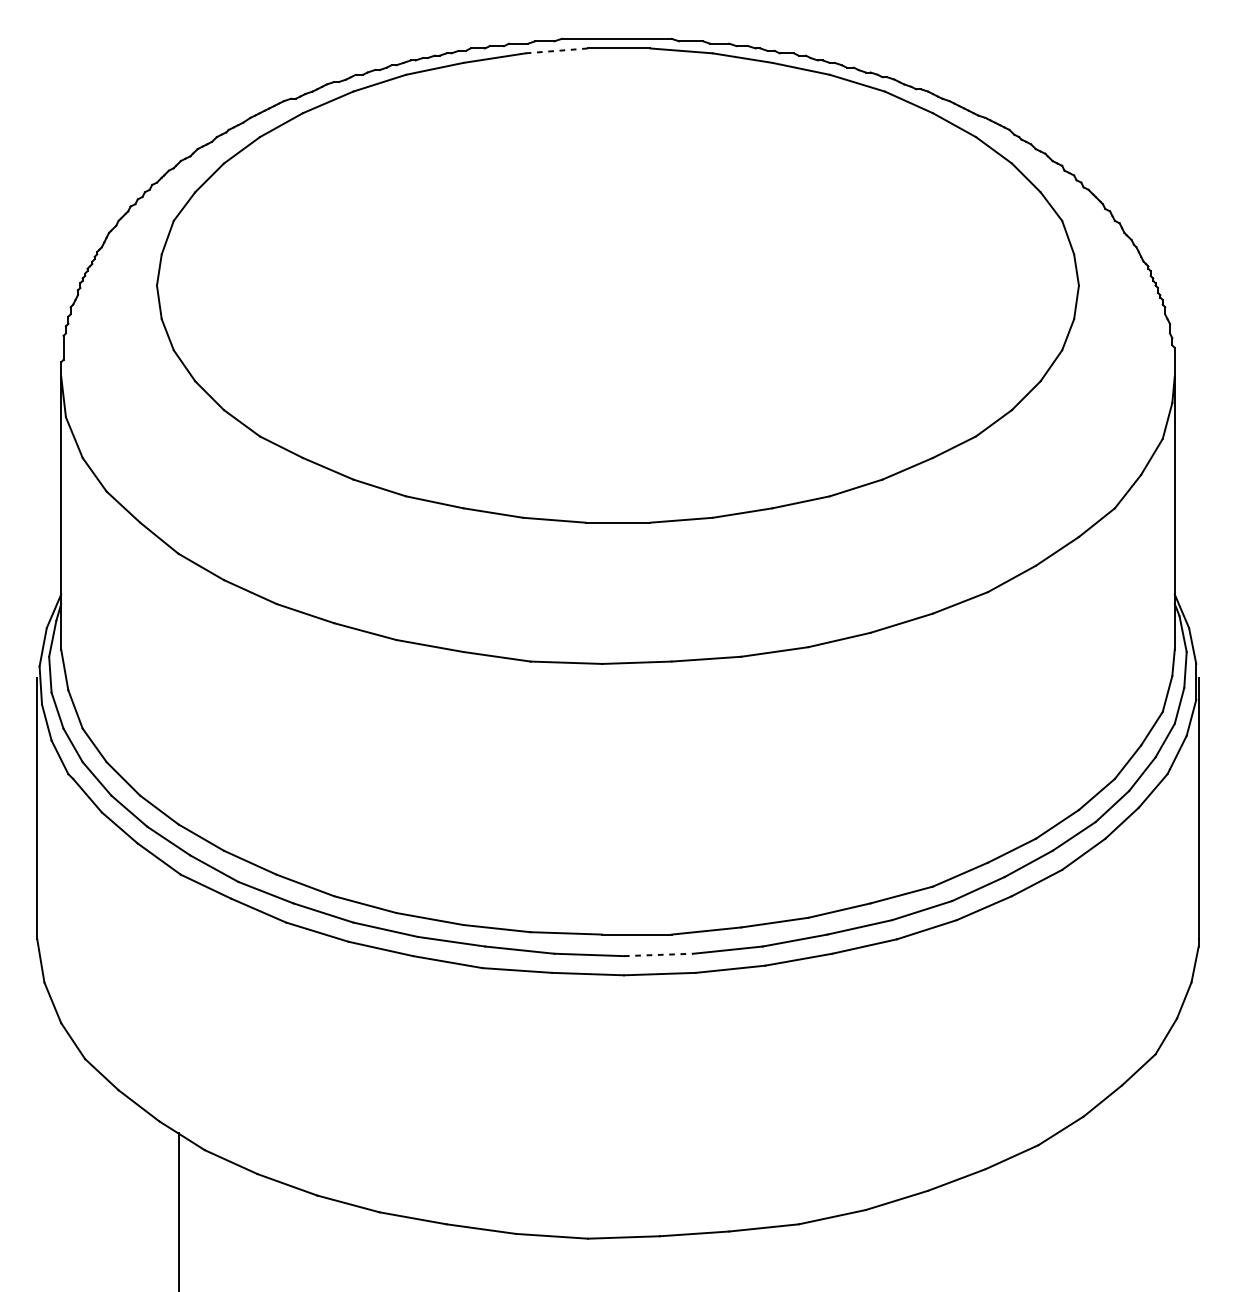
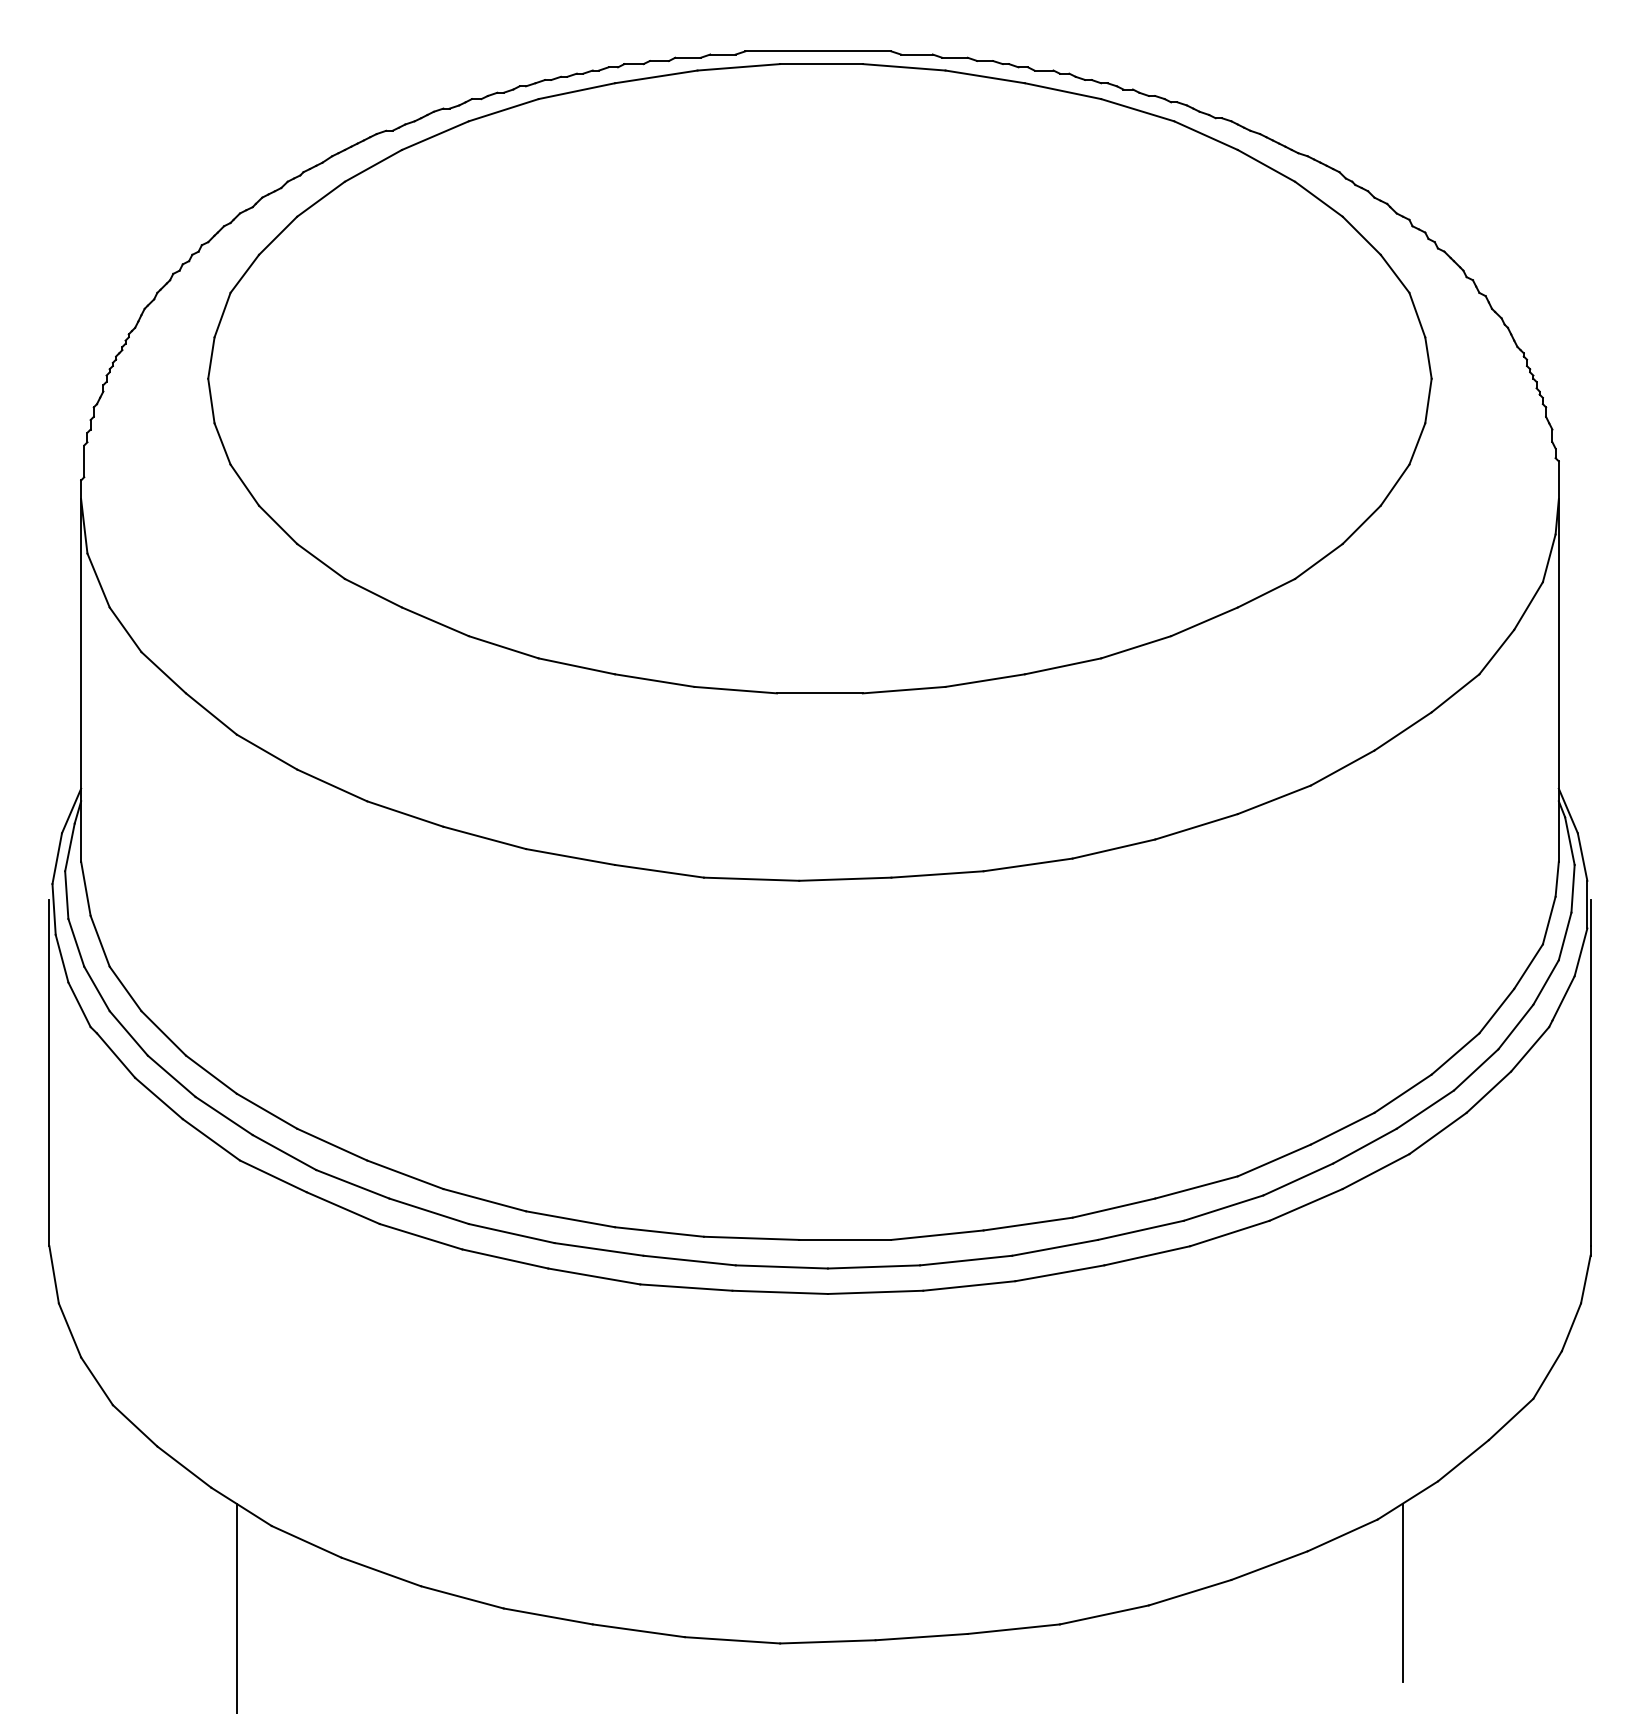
line: (557, 51) -> (739, 67), dashed -> solid
line: (659, 954) -> (874, 1266), dashed -> solid
line: (1057, 1200) -> (1403, 1592), added

